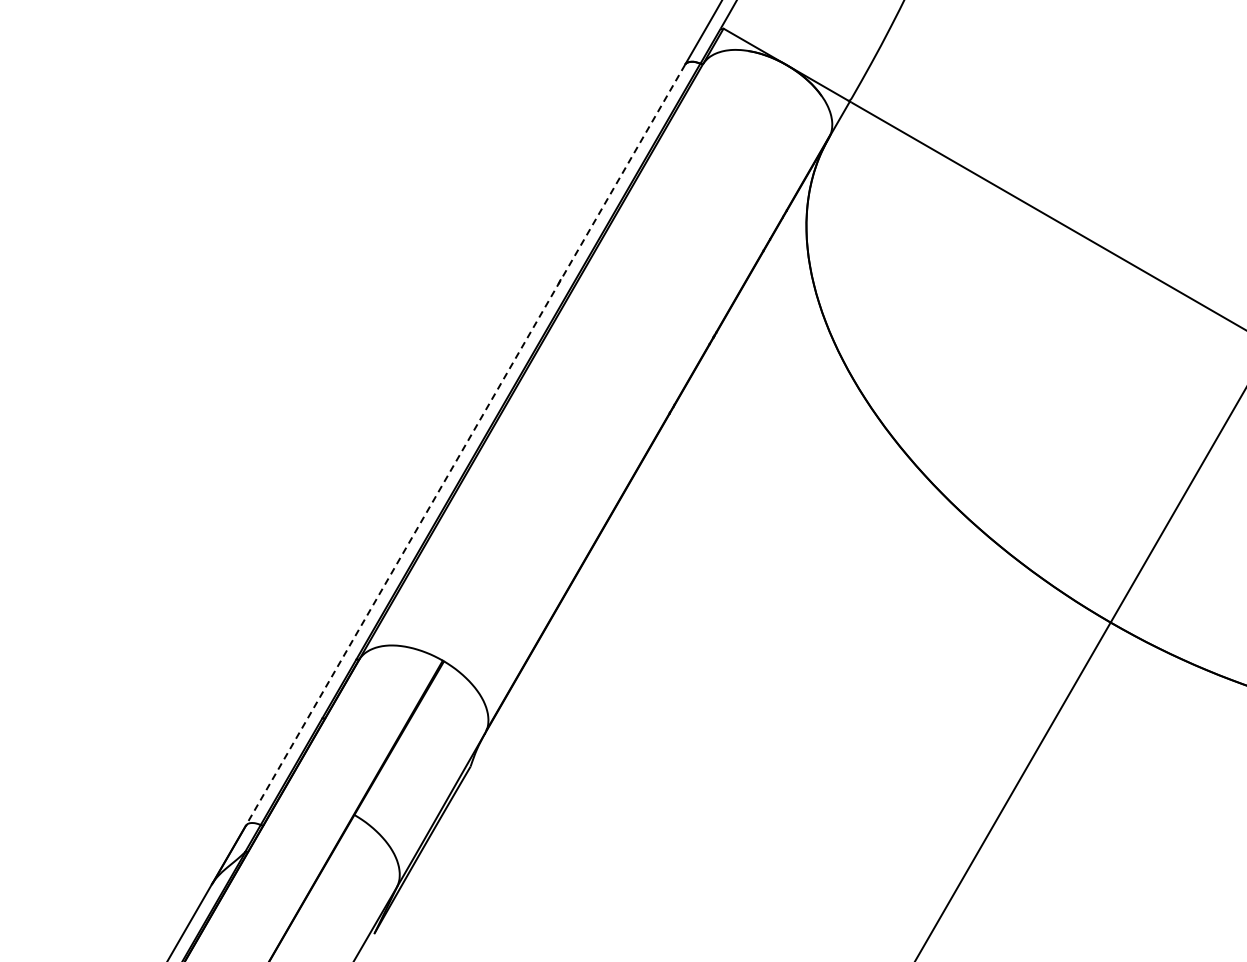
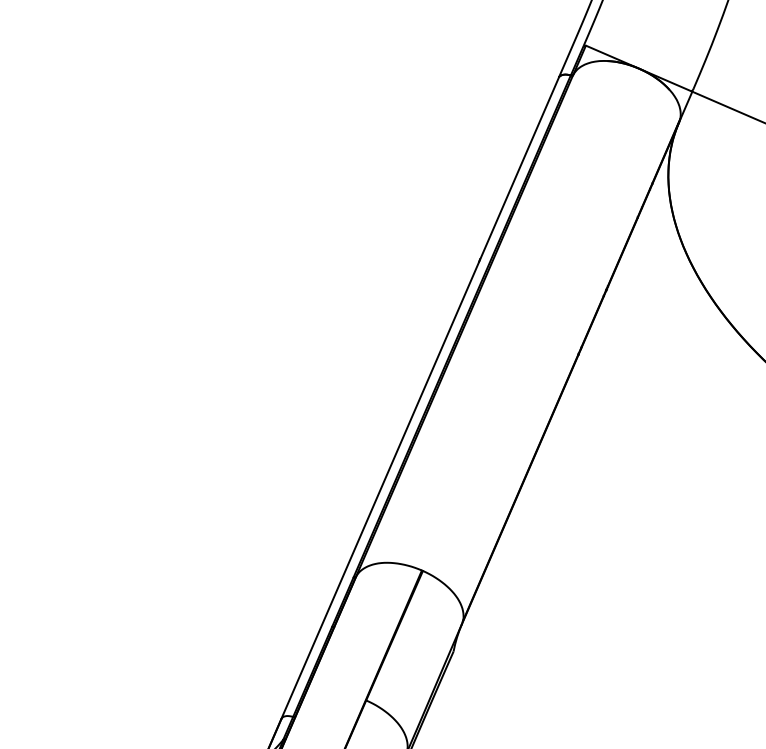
line: (465, 445) -> (420, 398), dashed -> solid

